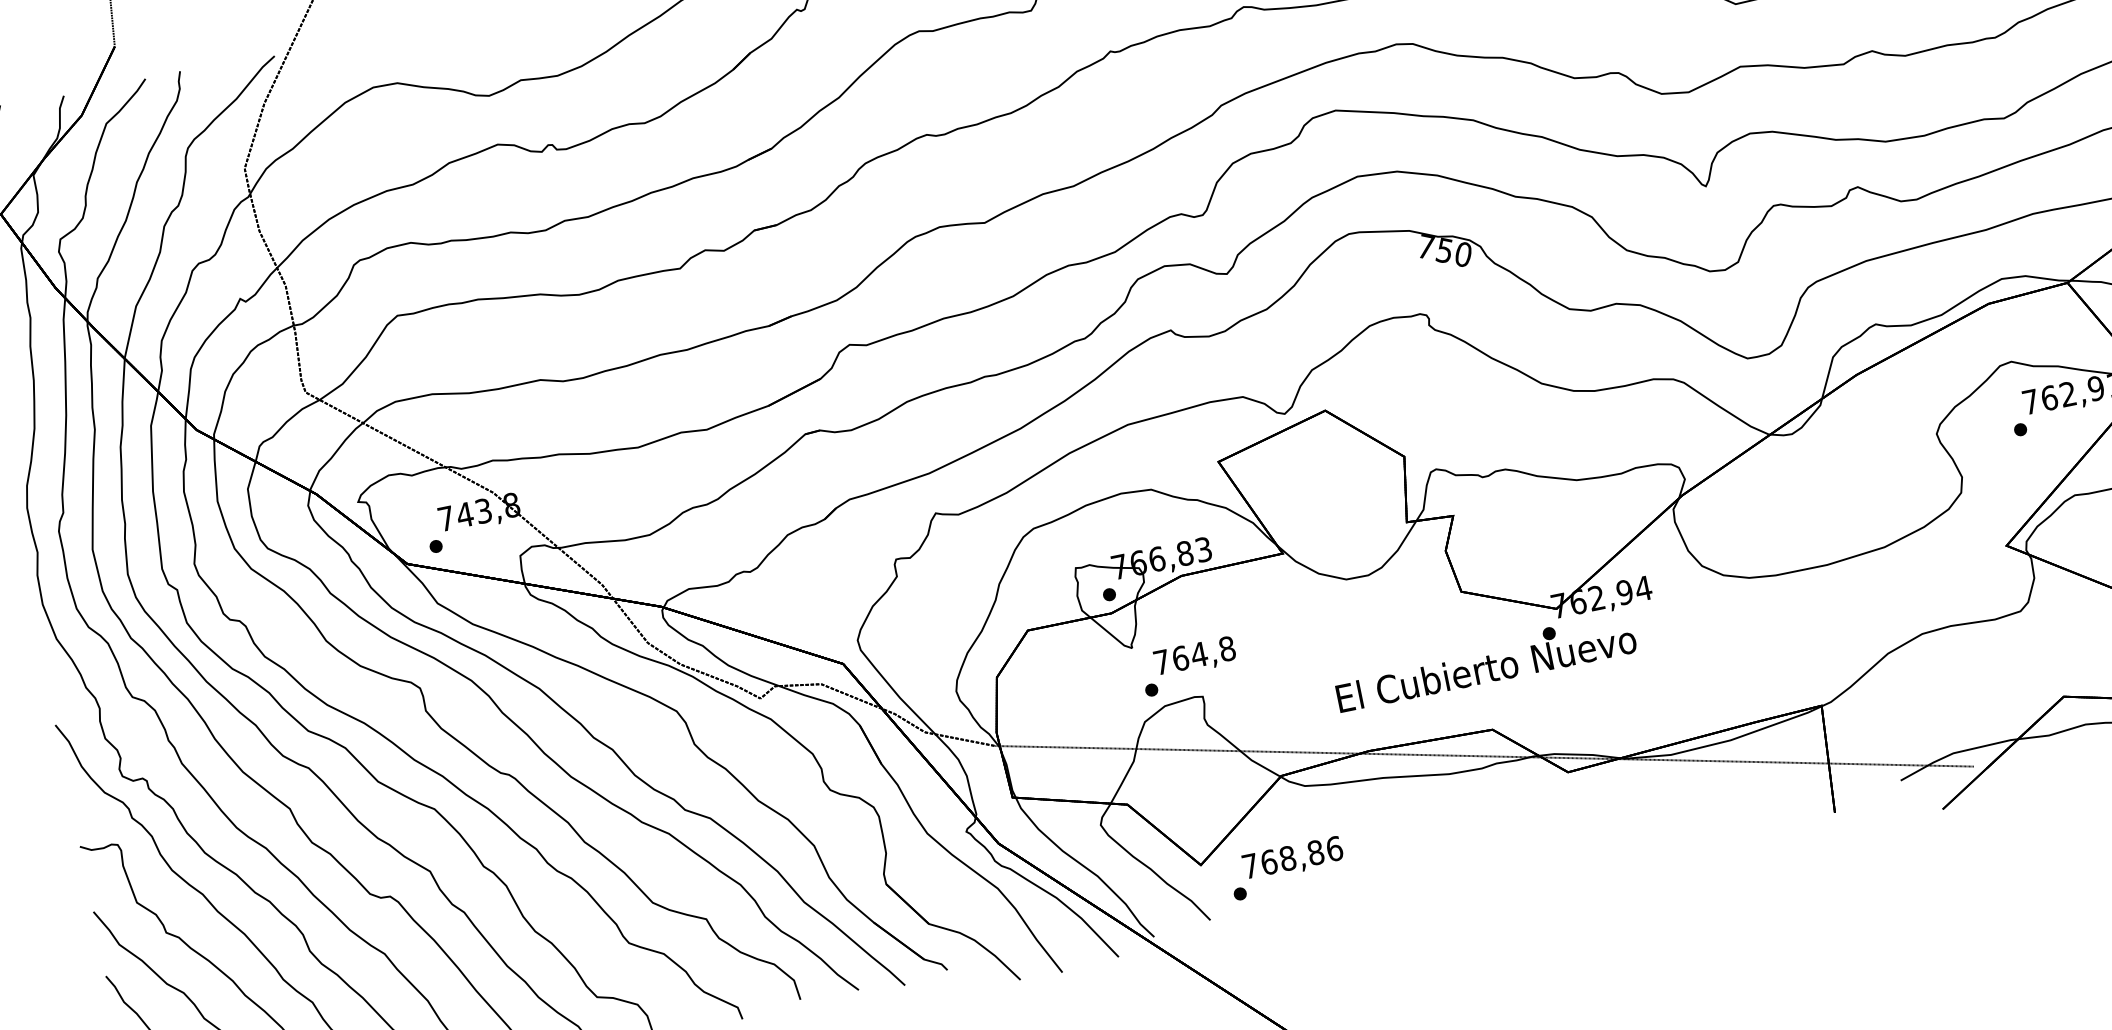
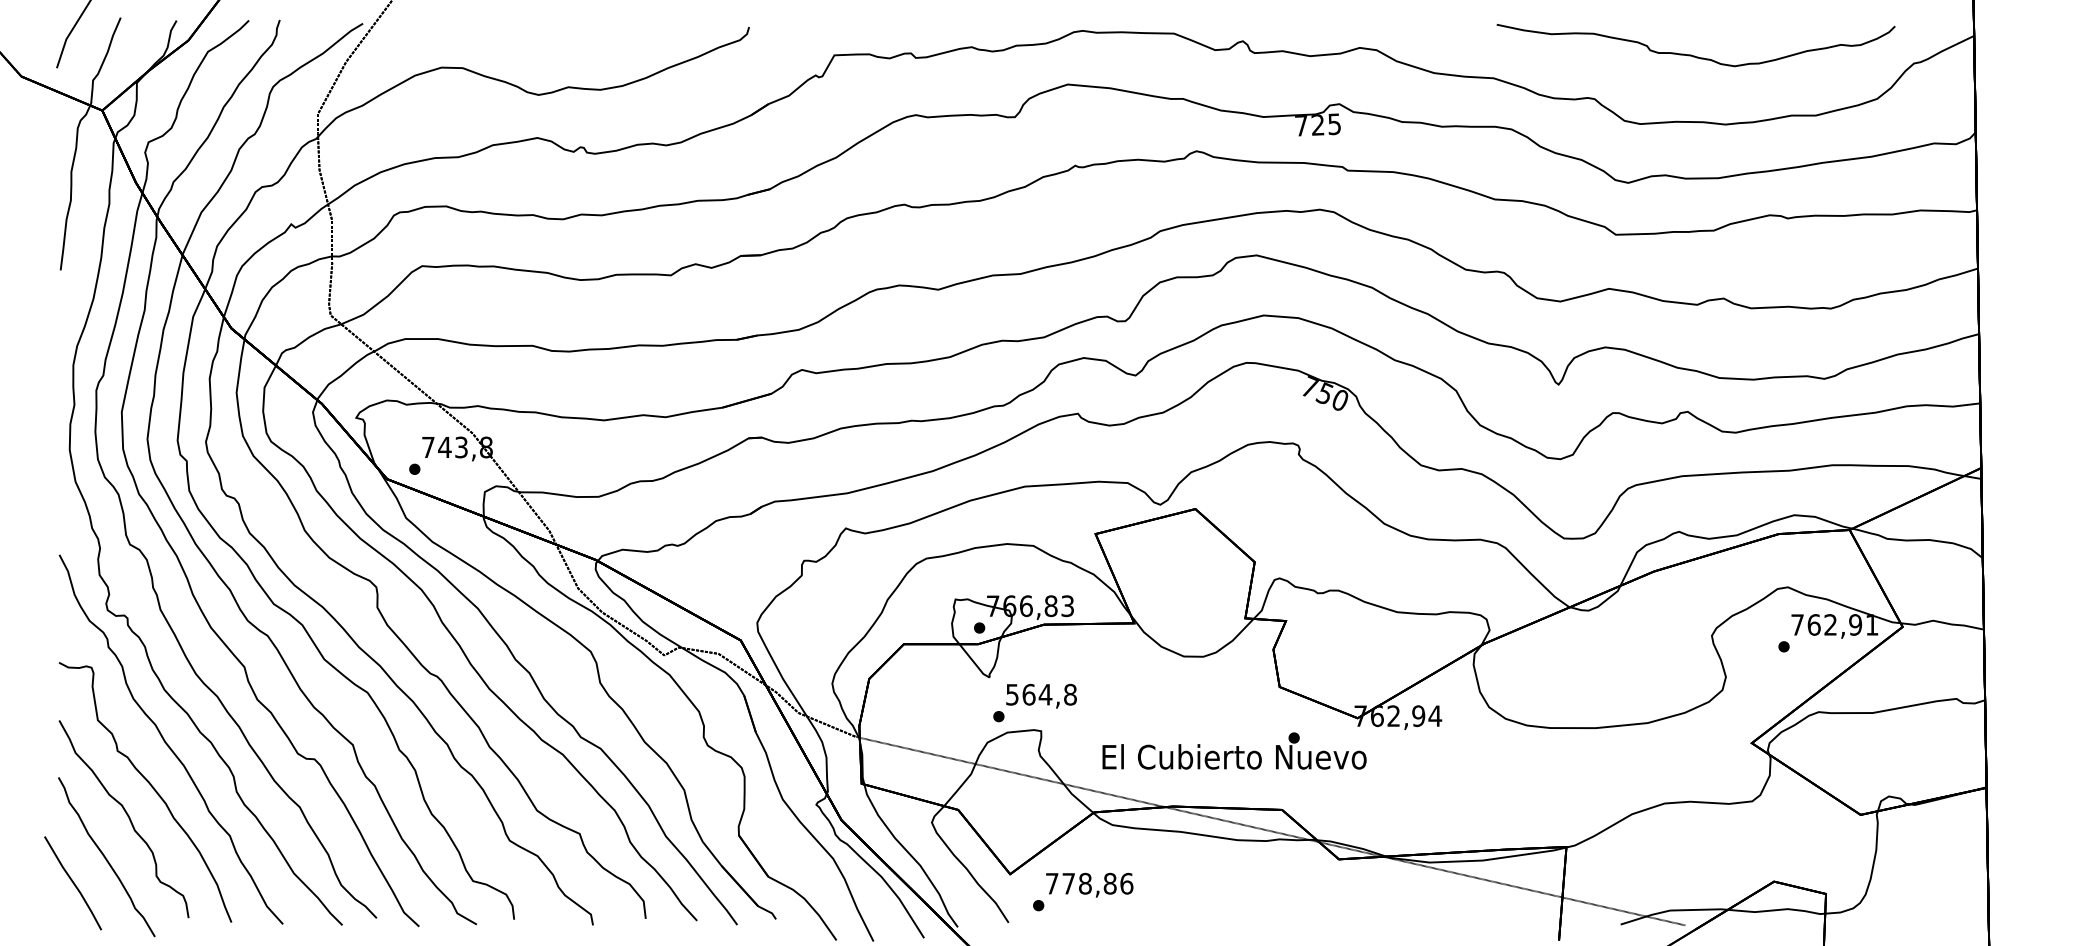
text: (1484, 661) -> (1234, 750), moved
text: (1161, 662) -> (1012, 694), 764,8 -> 564,8
text: (1268, 862) -> (1068, 883), 768,86 -> 778,86

